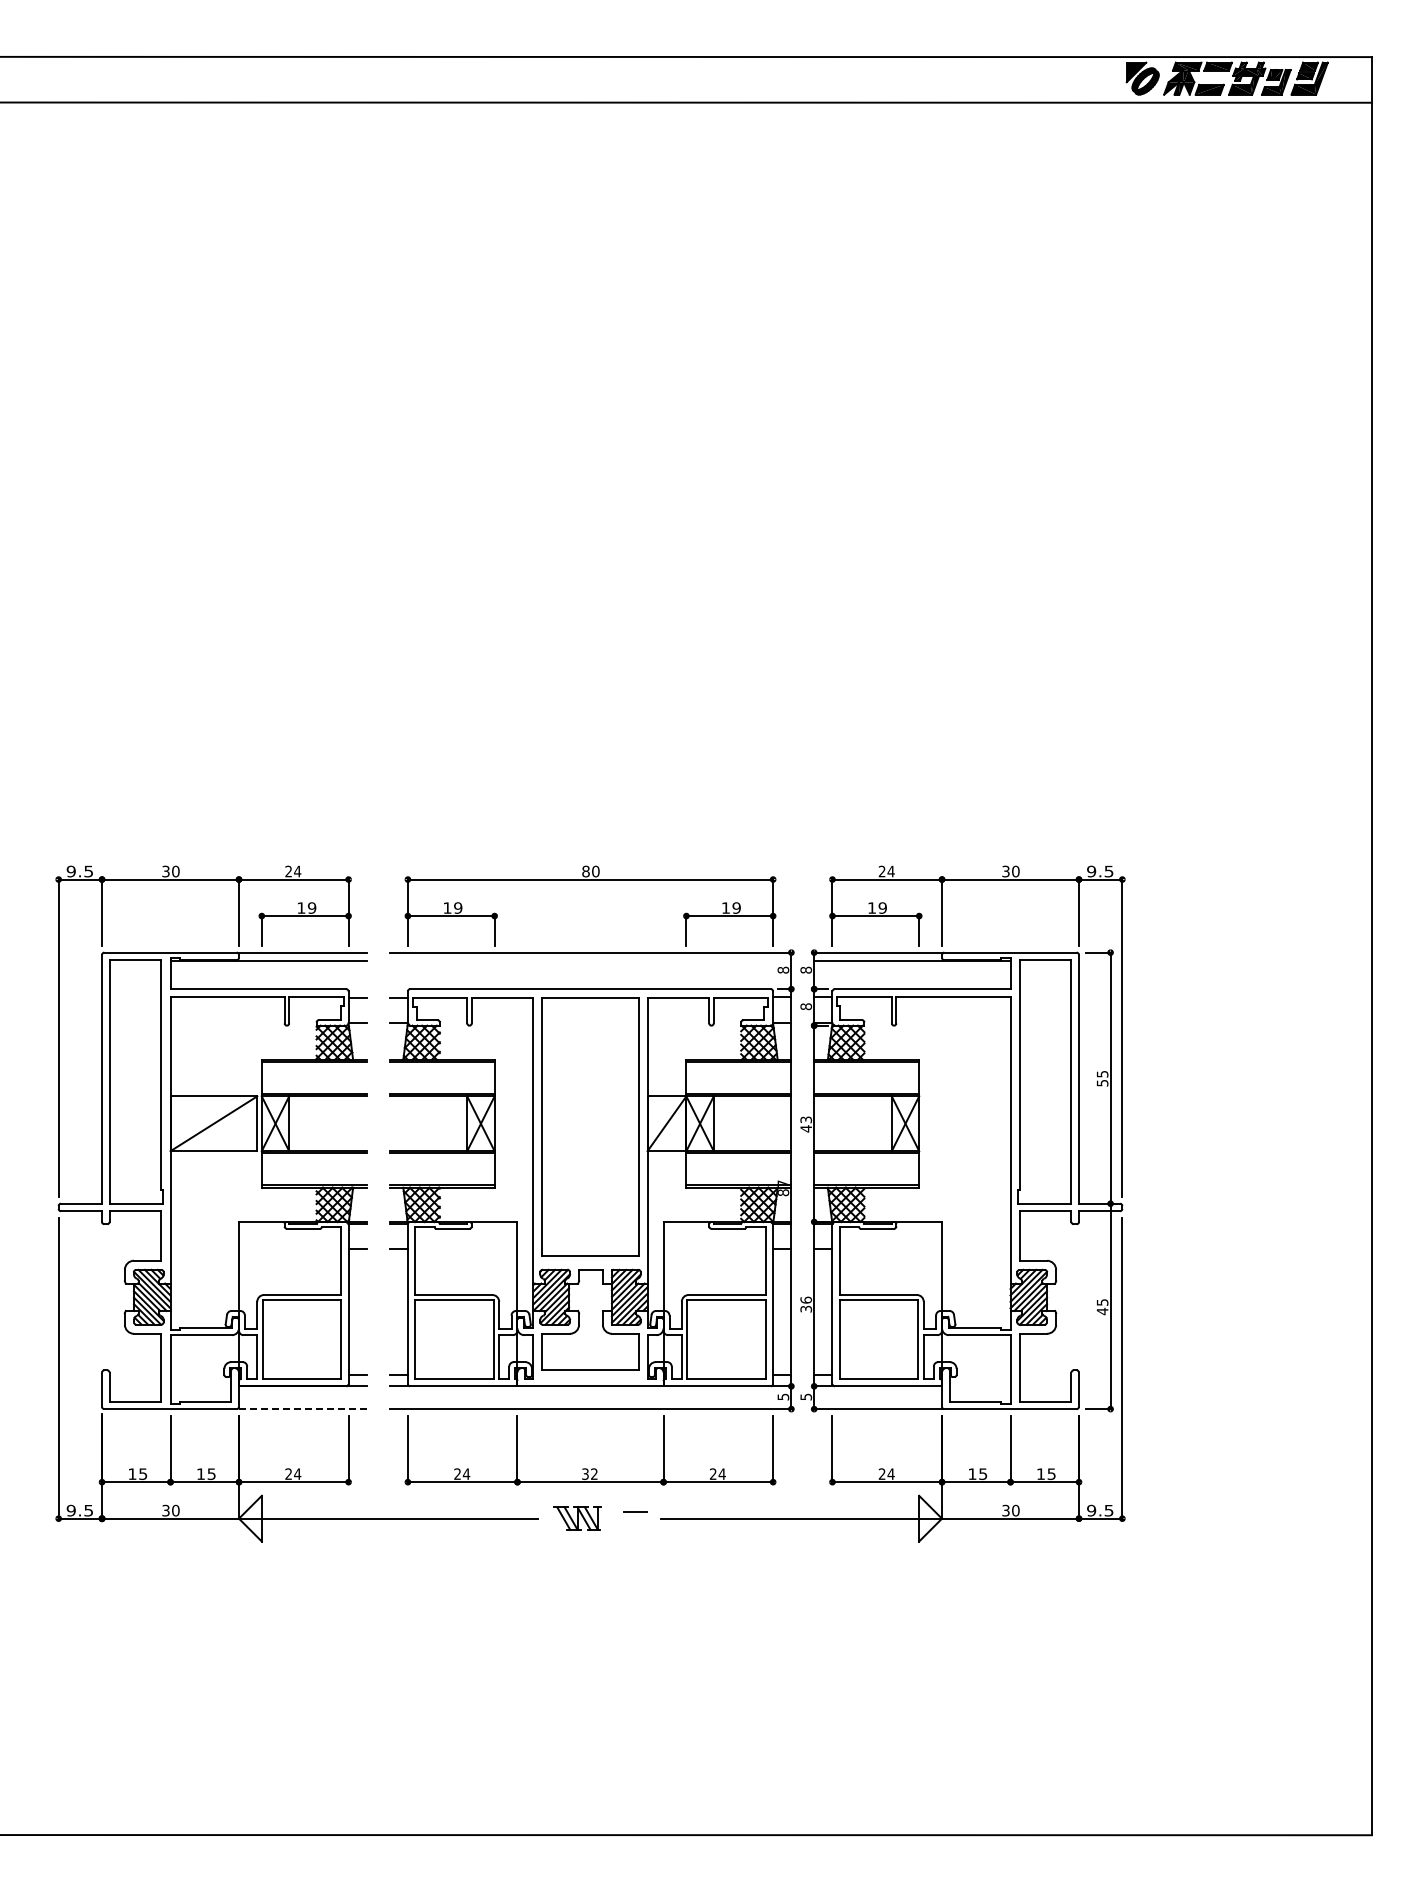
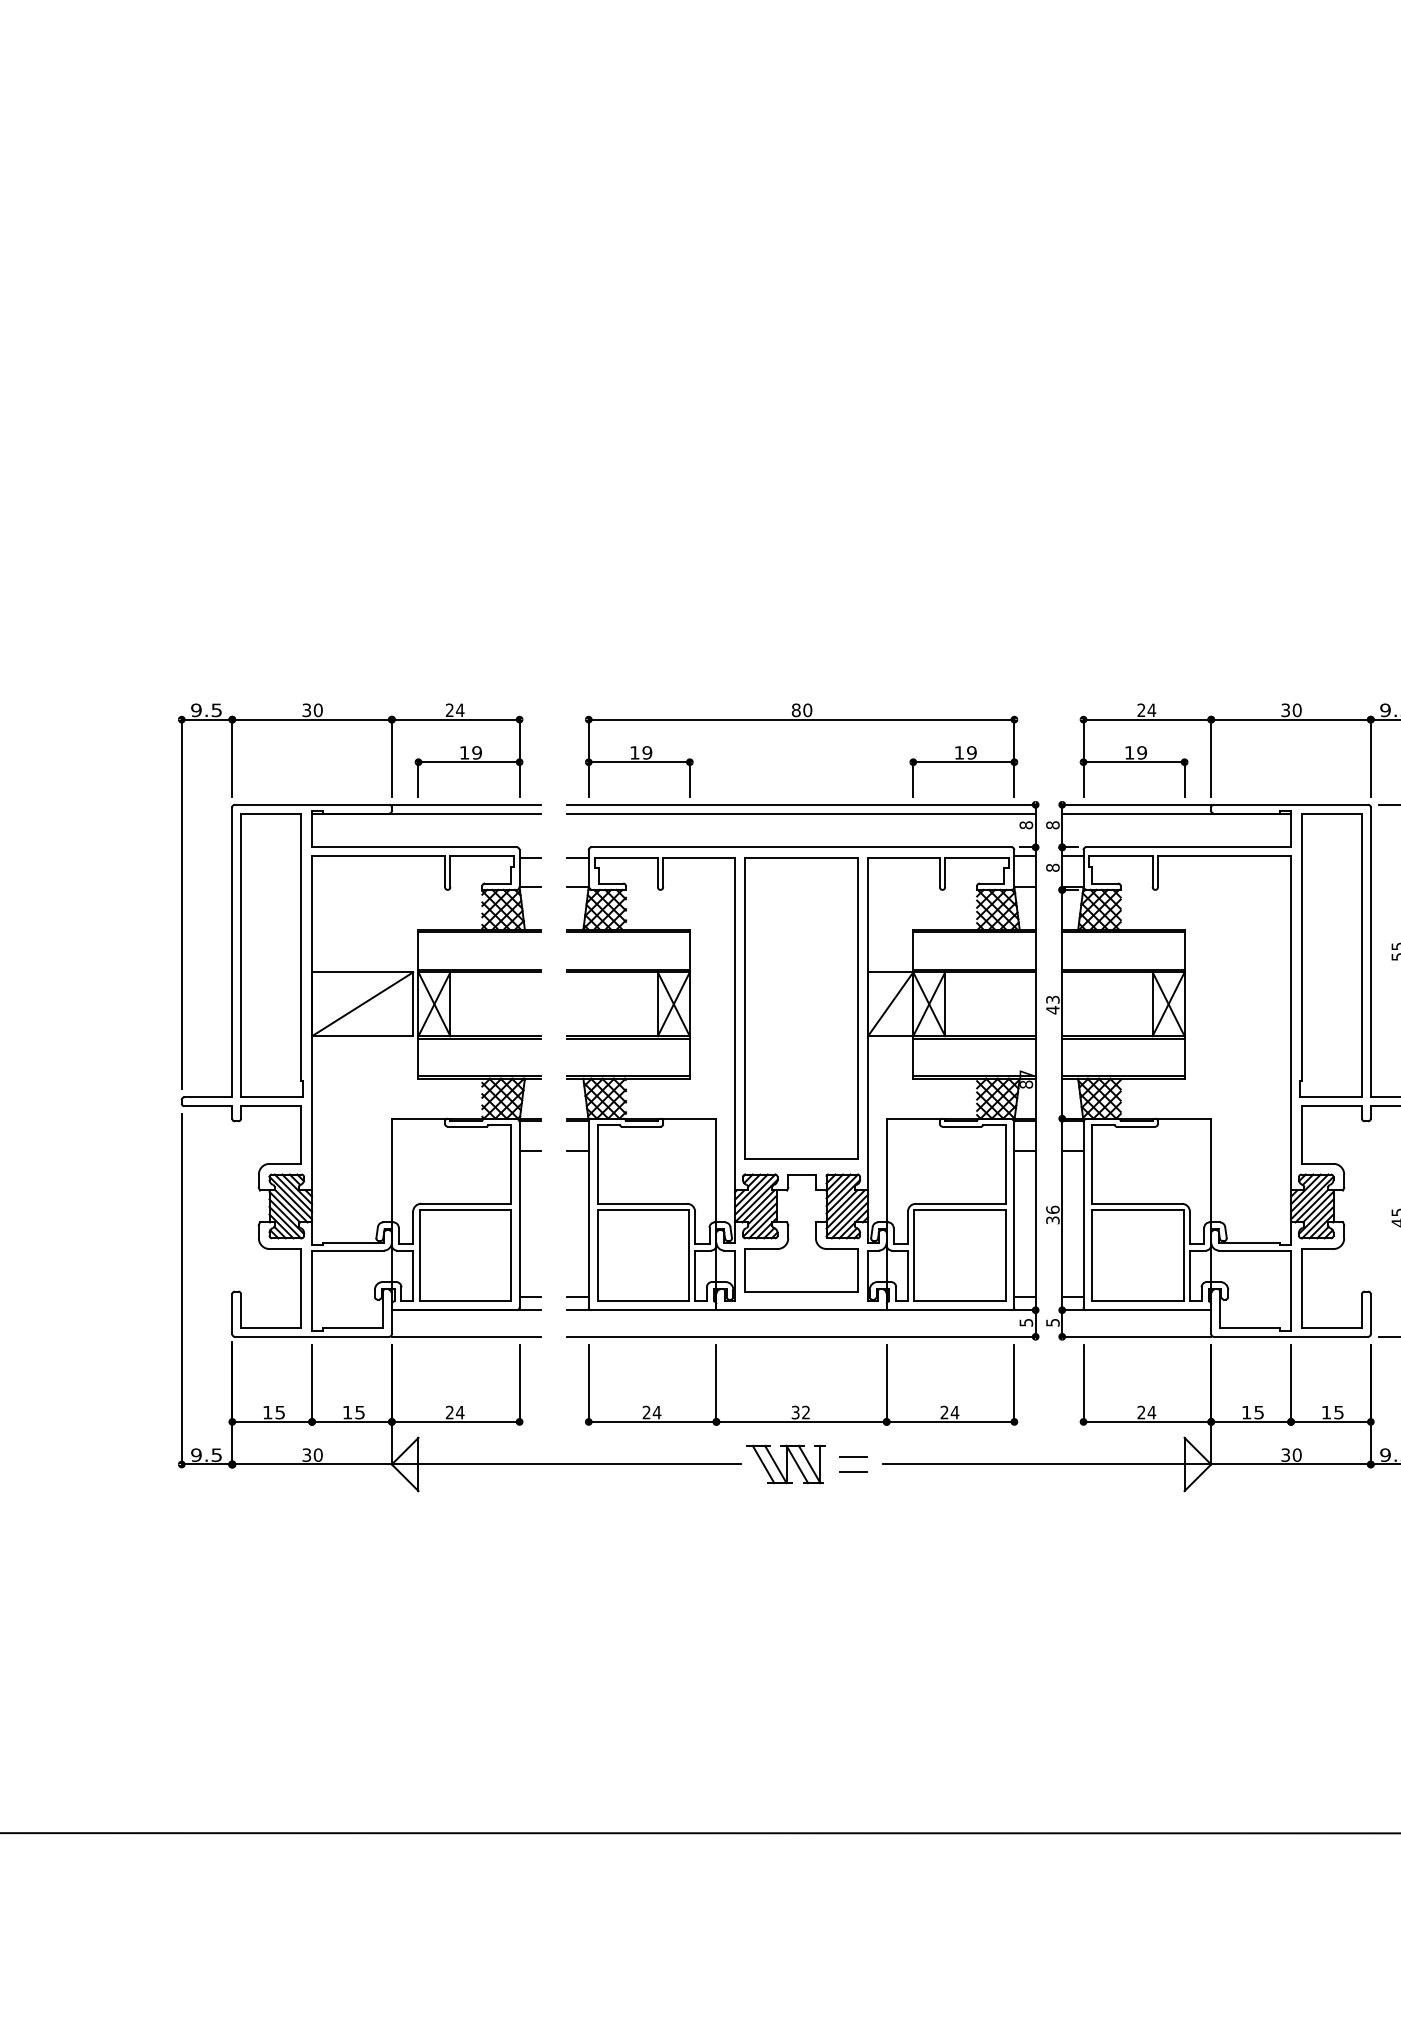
line: (590, 960) -> (801, 813), added
line: (302, 1409) -> (465, 1337), dashed -> solid
part: (577, 1518) -> (786, 1464), size x1.43
line: (635, 1525) -> (853, 1472), added

